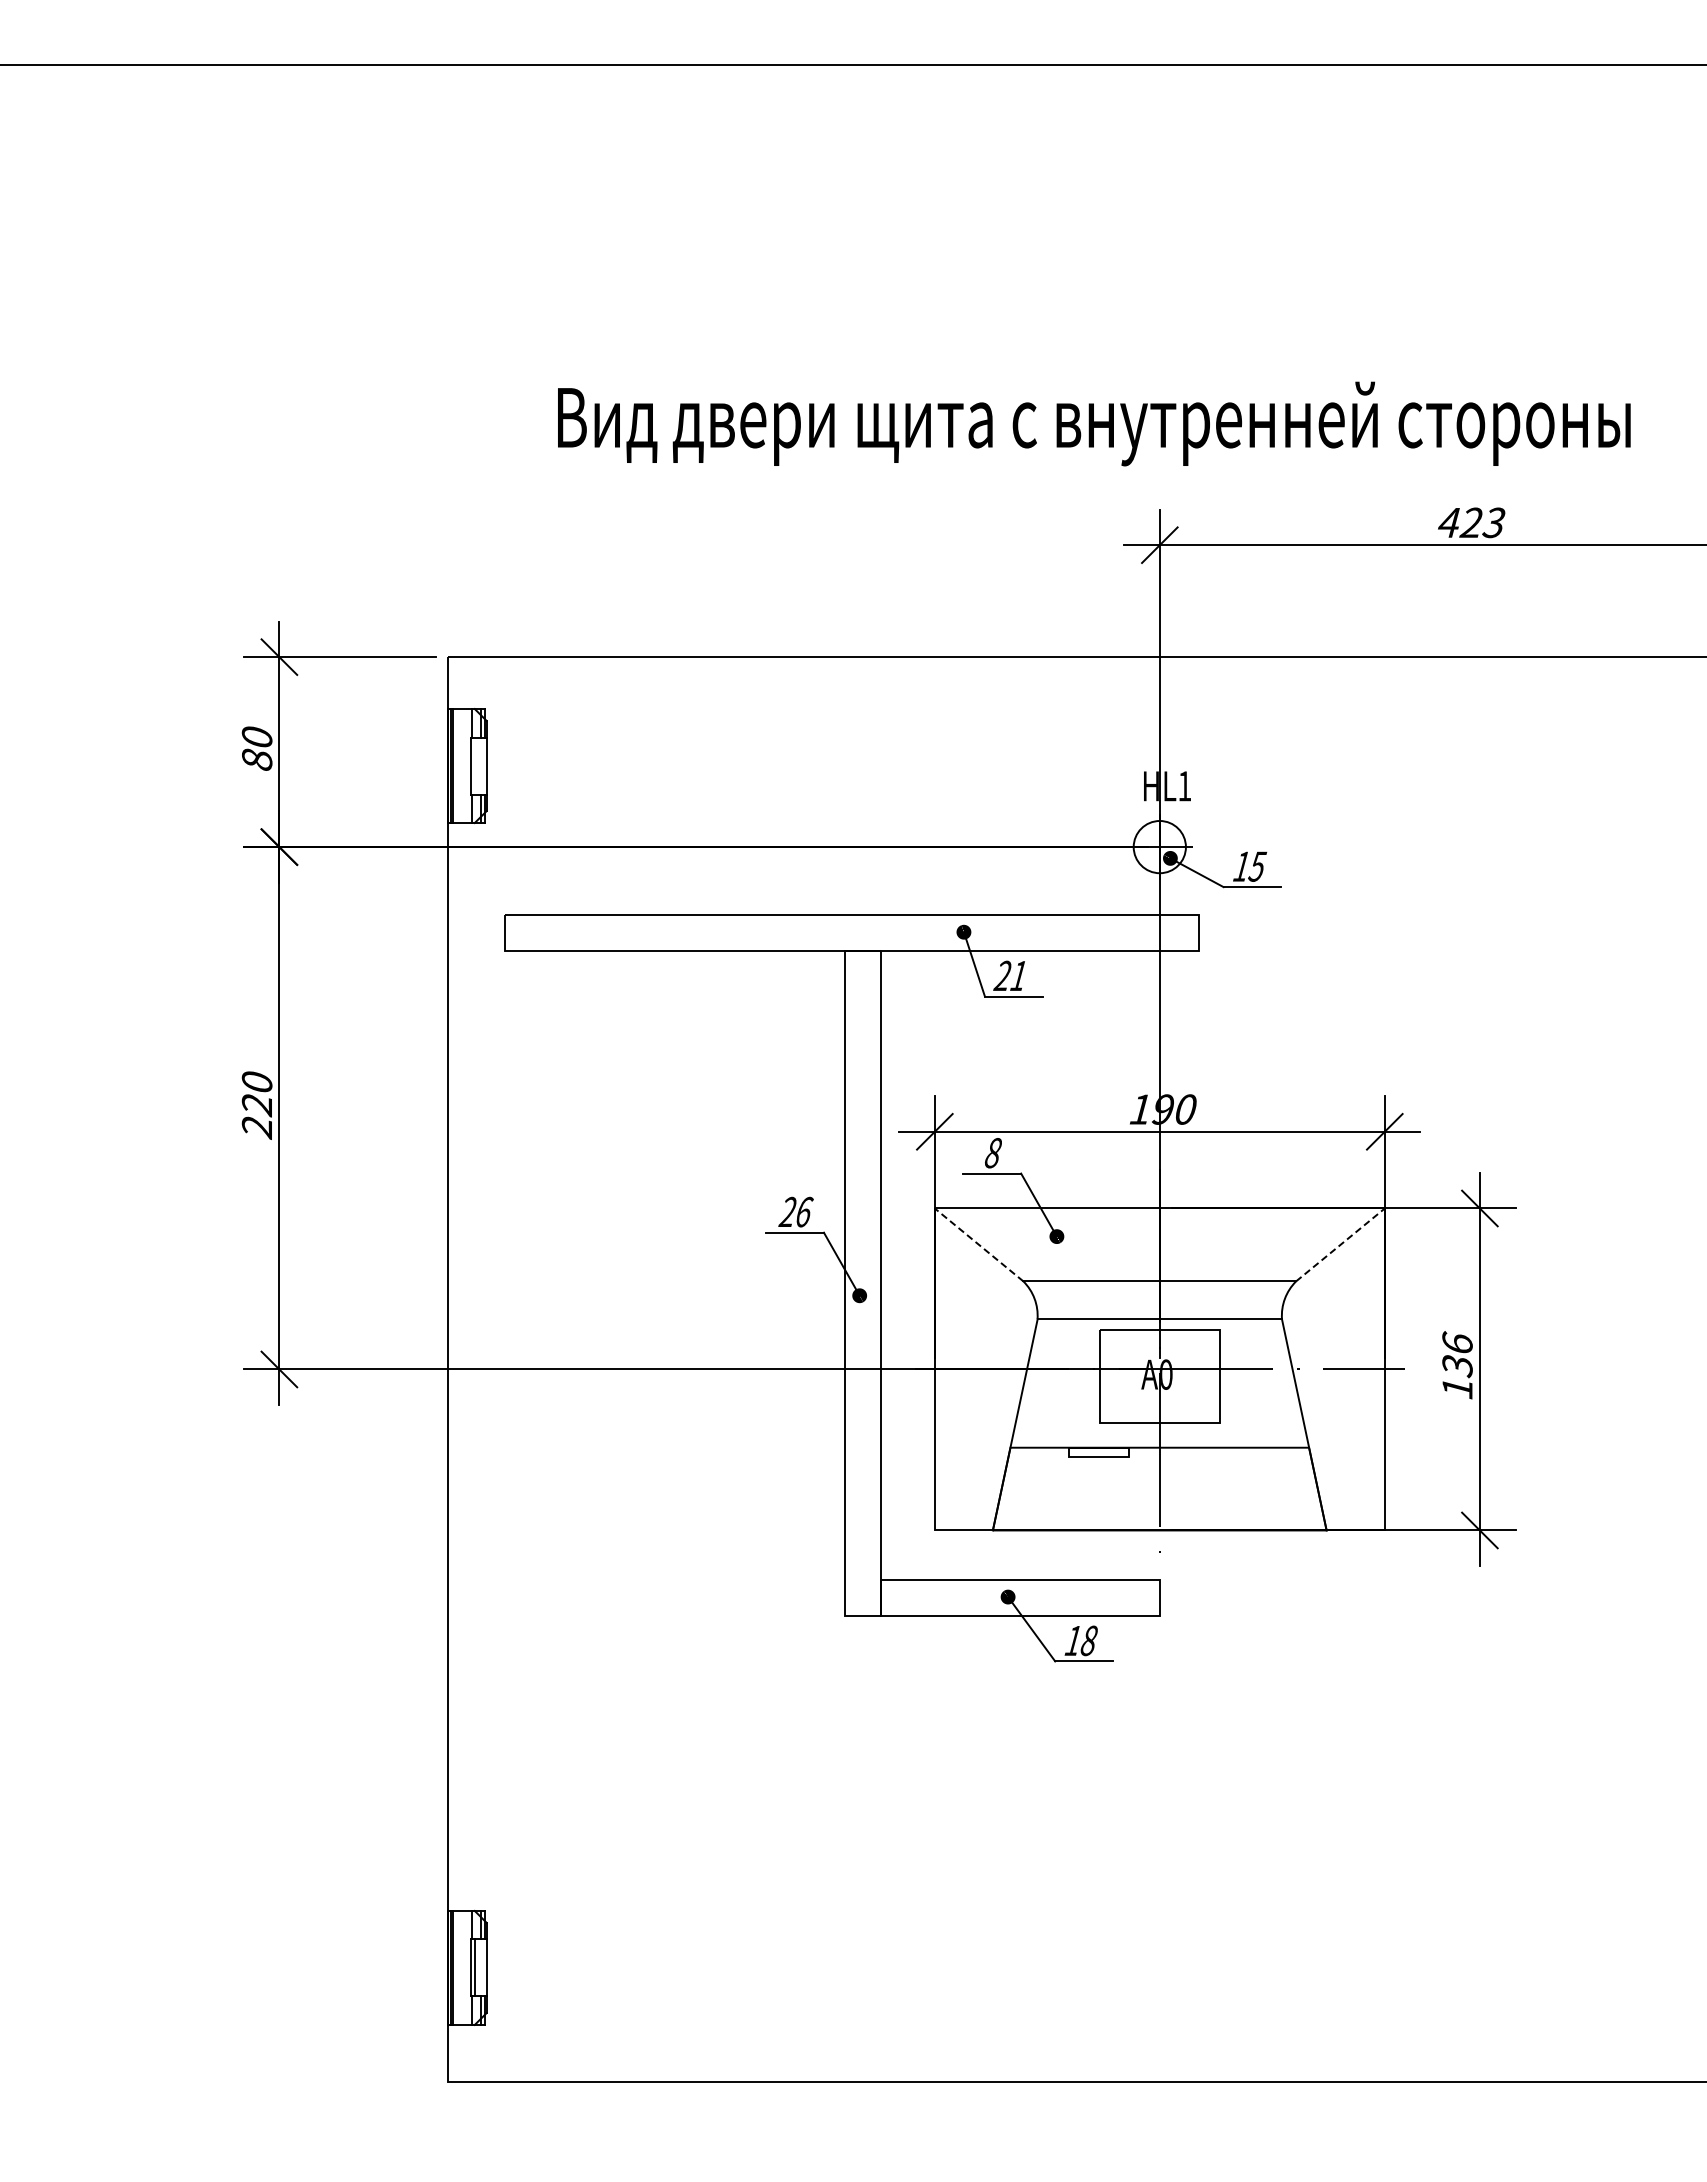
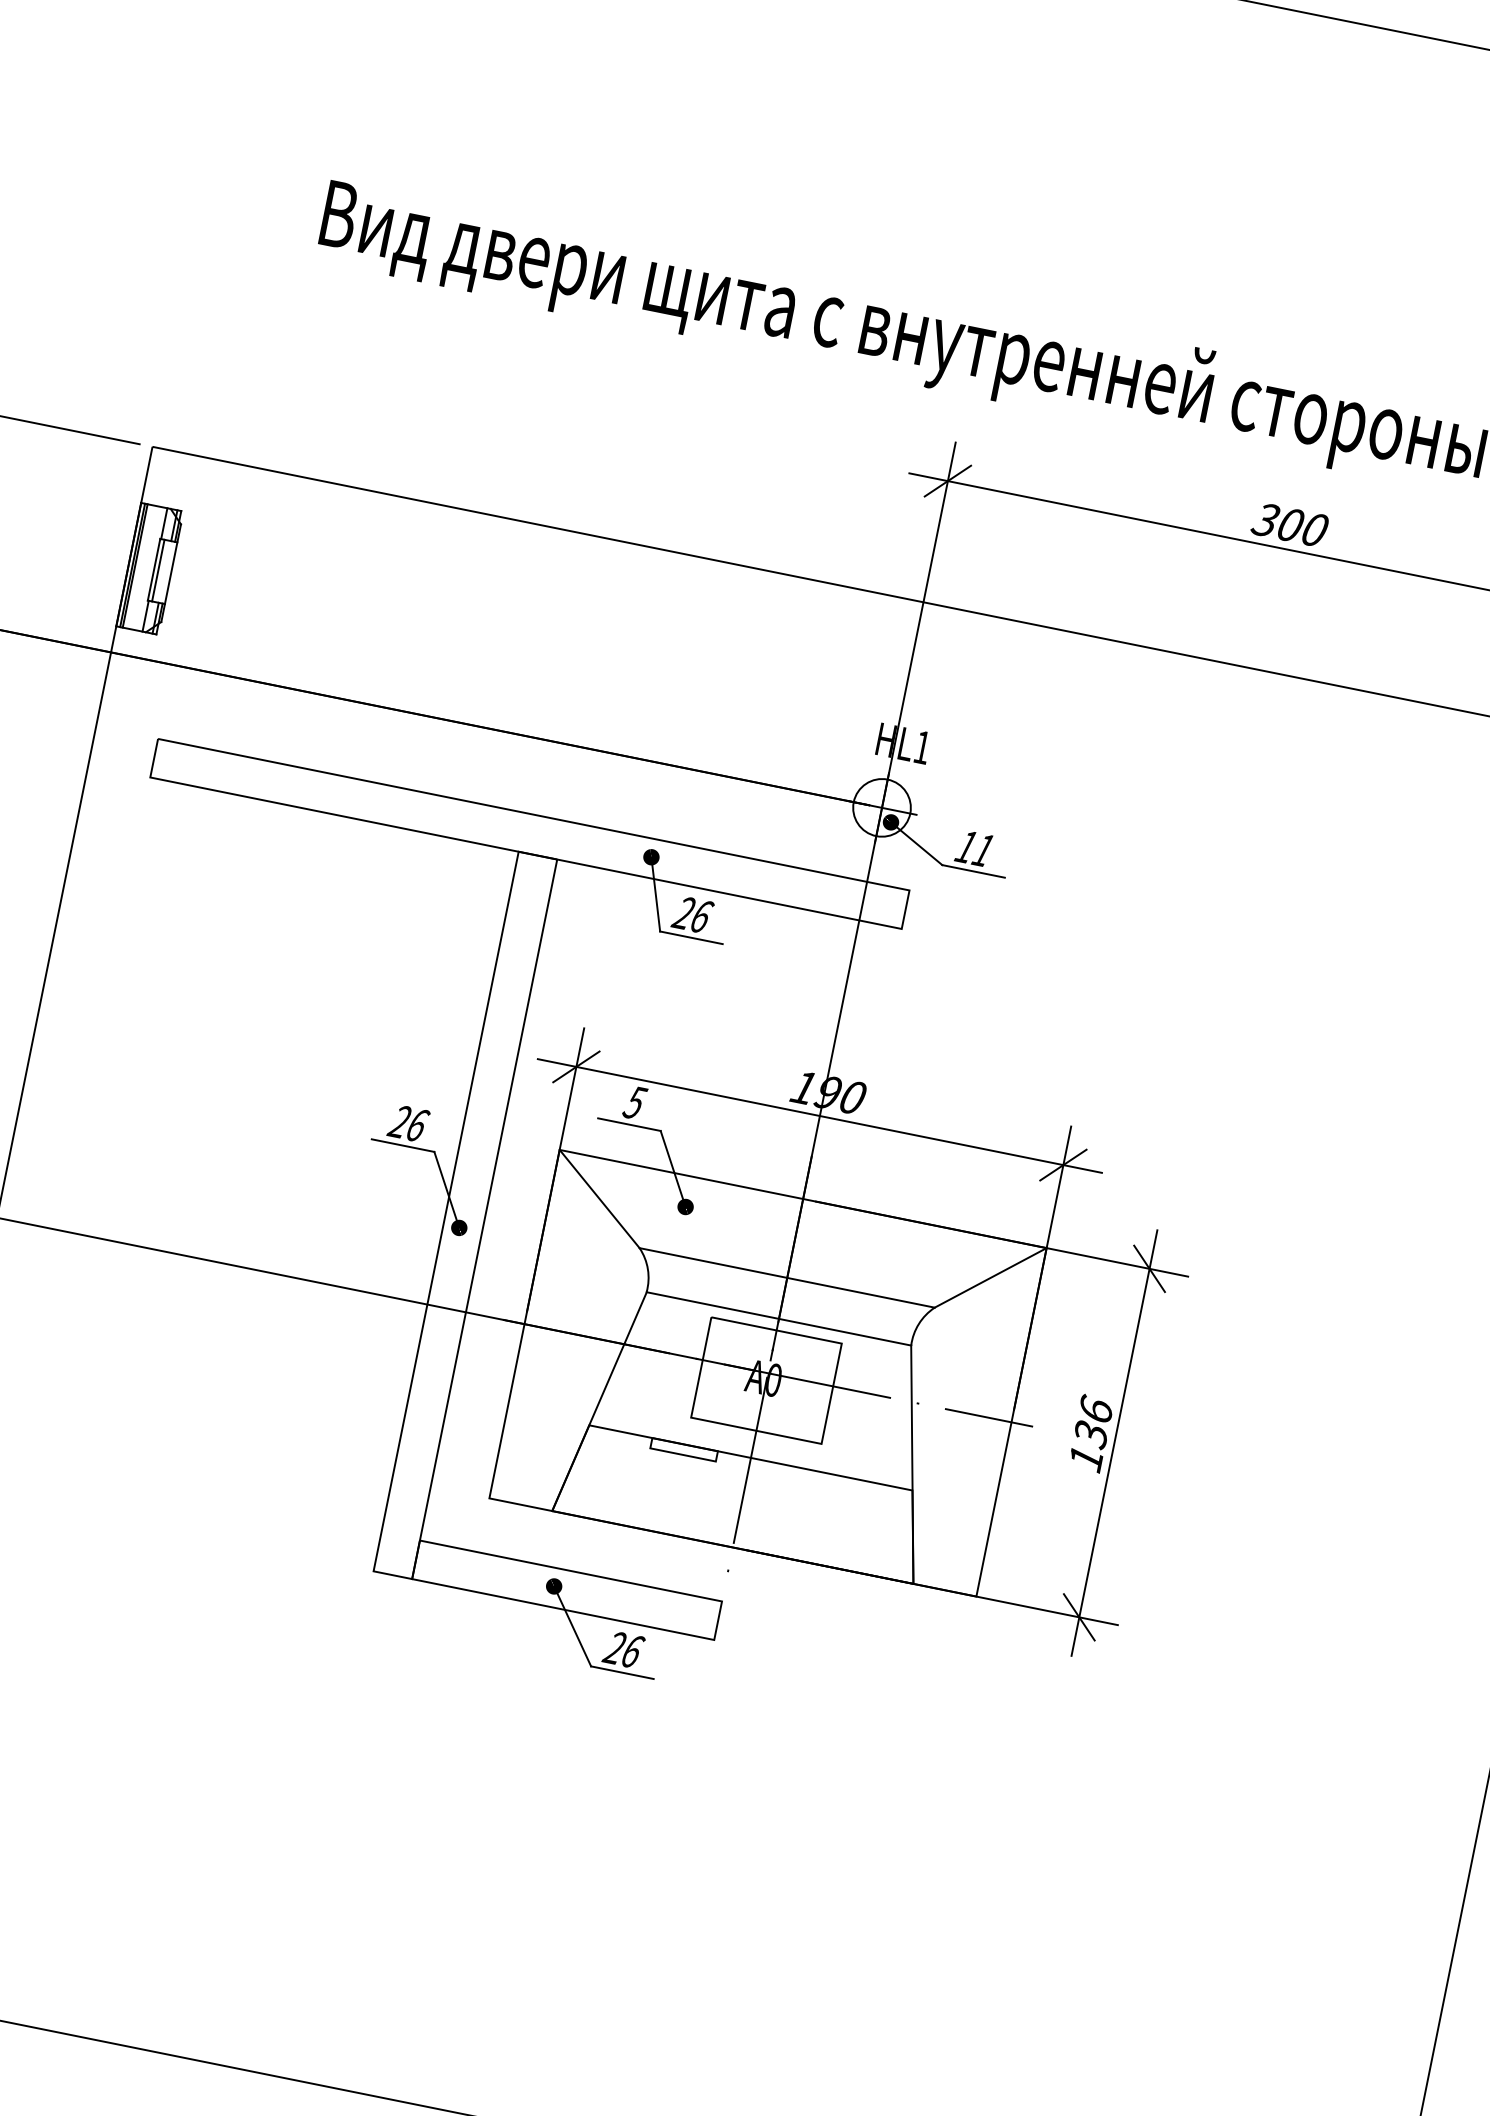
text: (1471, 522) -> (1290, 524), 423 -> 300
line: (474, 765) -> (158, 569), added
text: (1257, 866) -> (983, 850), 15 -> 11
text: (1019, 975) -> (702, 916), 21 -> 26
text: (992, 1153) -> (634, 1102), 8 -> 5
line: (978, 1244) -> (599, 1198), dashed -> solid
line: (1340, 1244) -> (990, 1277), dashed -> solid
text: (1080, 1640) -> (623, 1649), 18 -> 26

